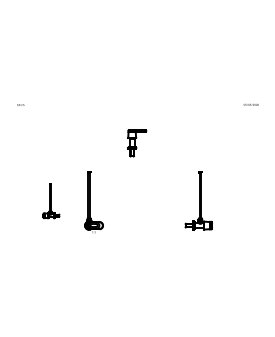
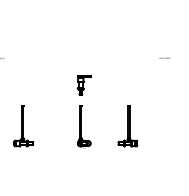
part: (51, 200) -> (23, 125), size x1.67
part: (93, 202) -> (83, 127), moved

